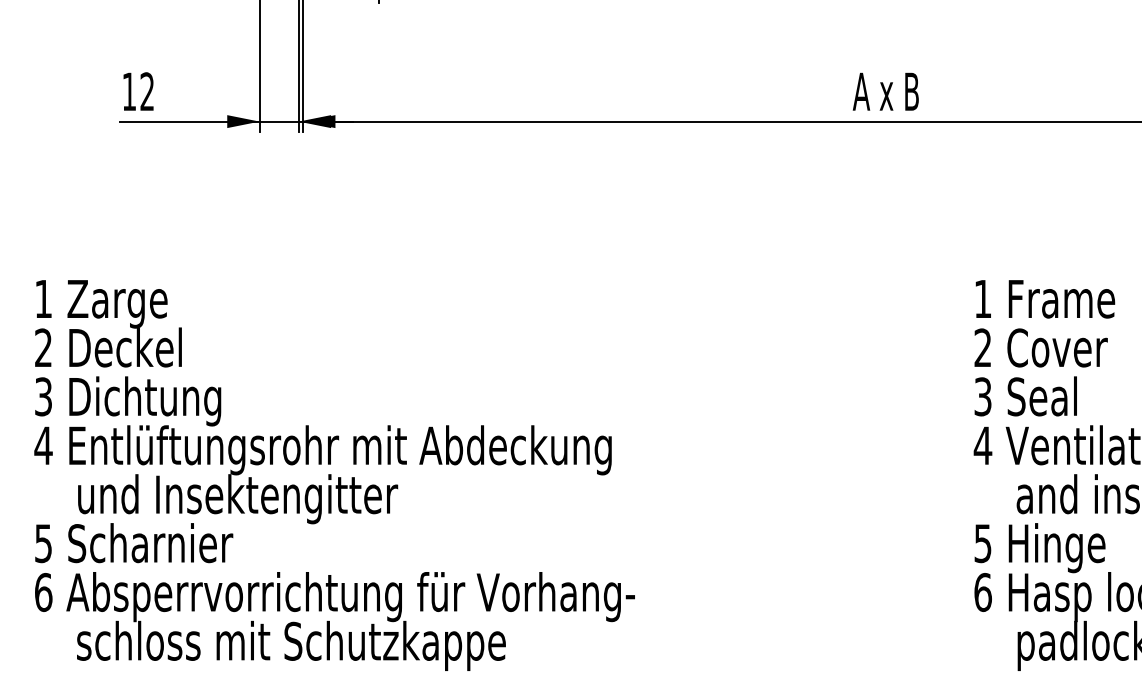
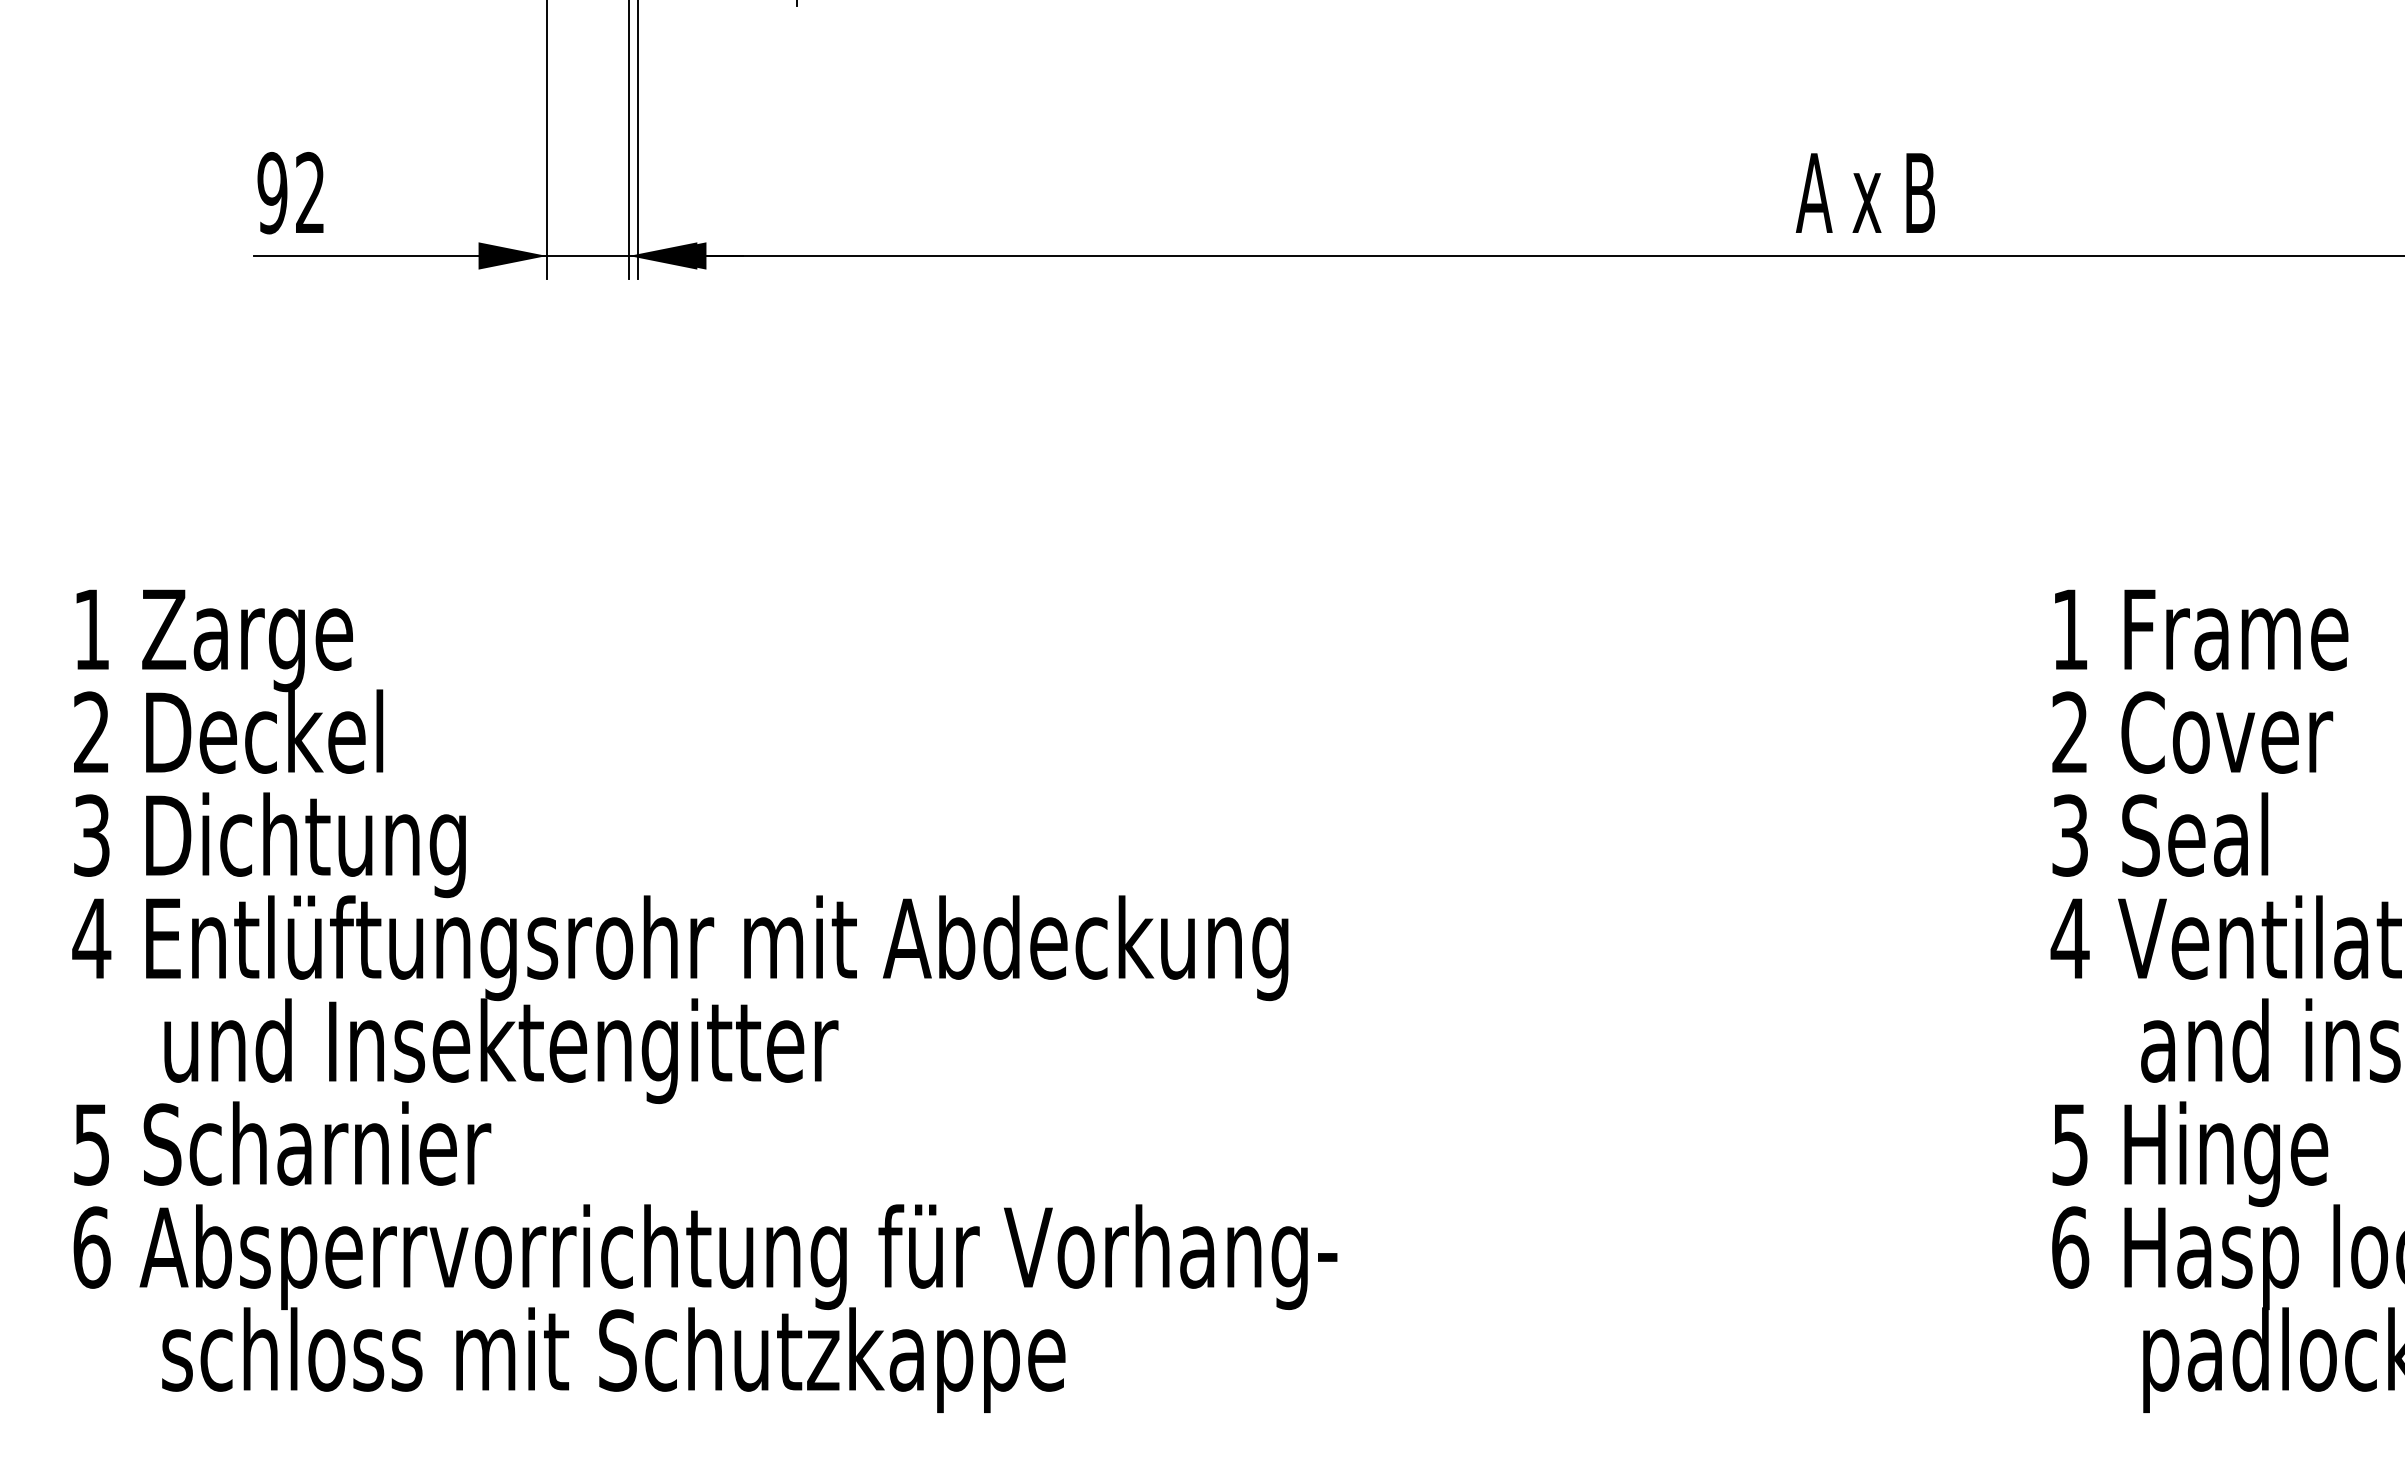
text: (129, 91) -> (272, 192), 12 -> 92

